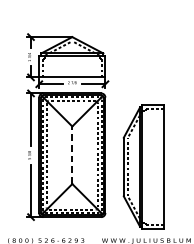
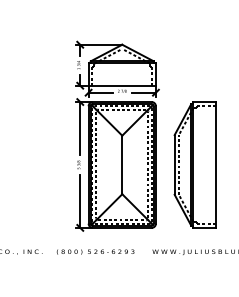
line: (72, 154) -> (122, 164), dashed -> solid
part: (143, 166) -> (194, 164), moved

